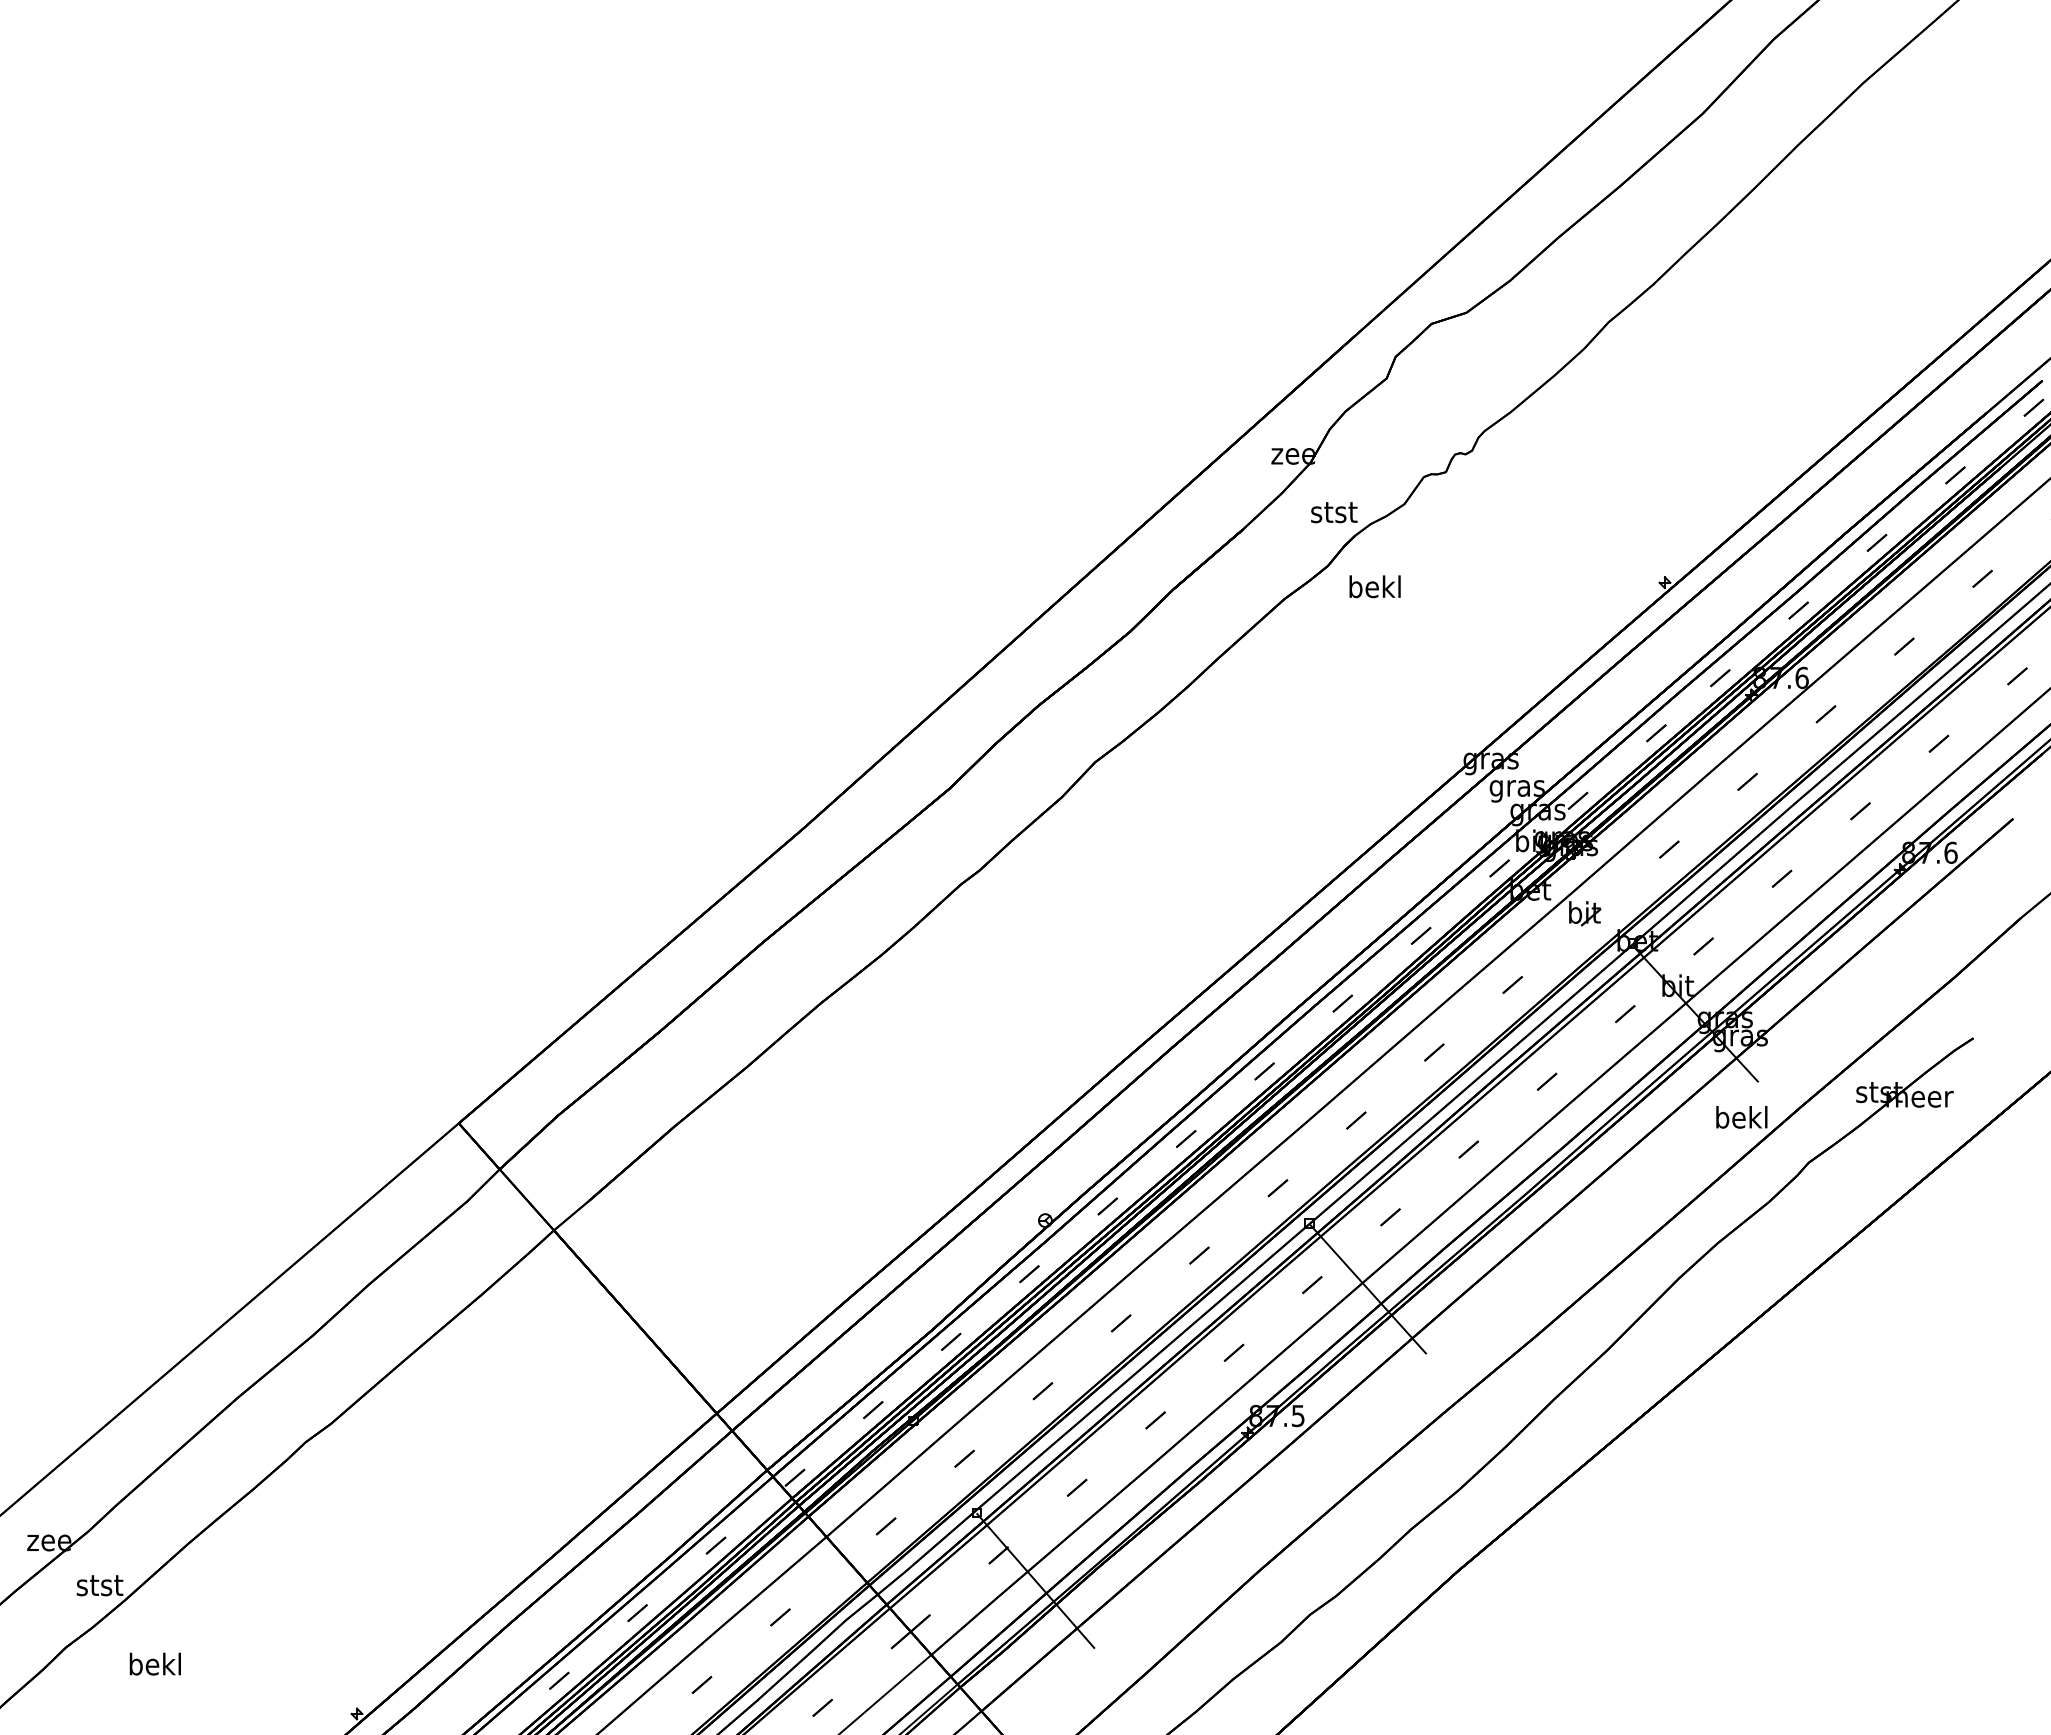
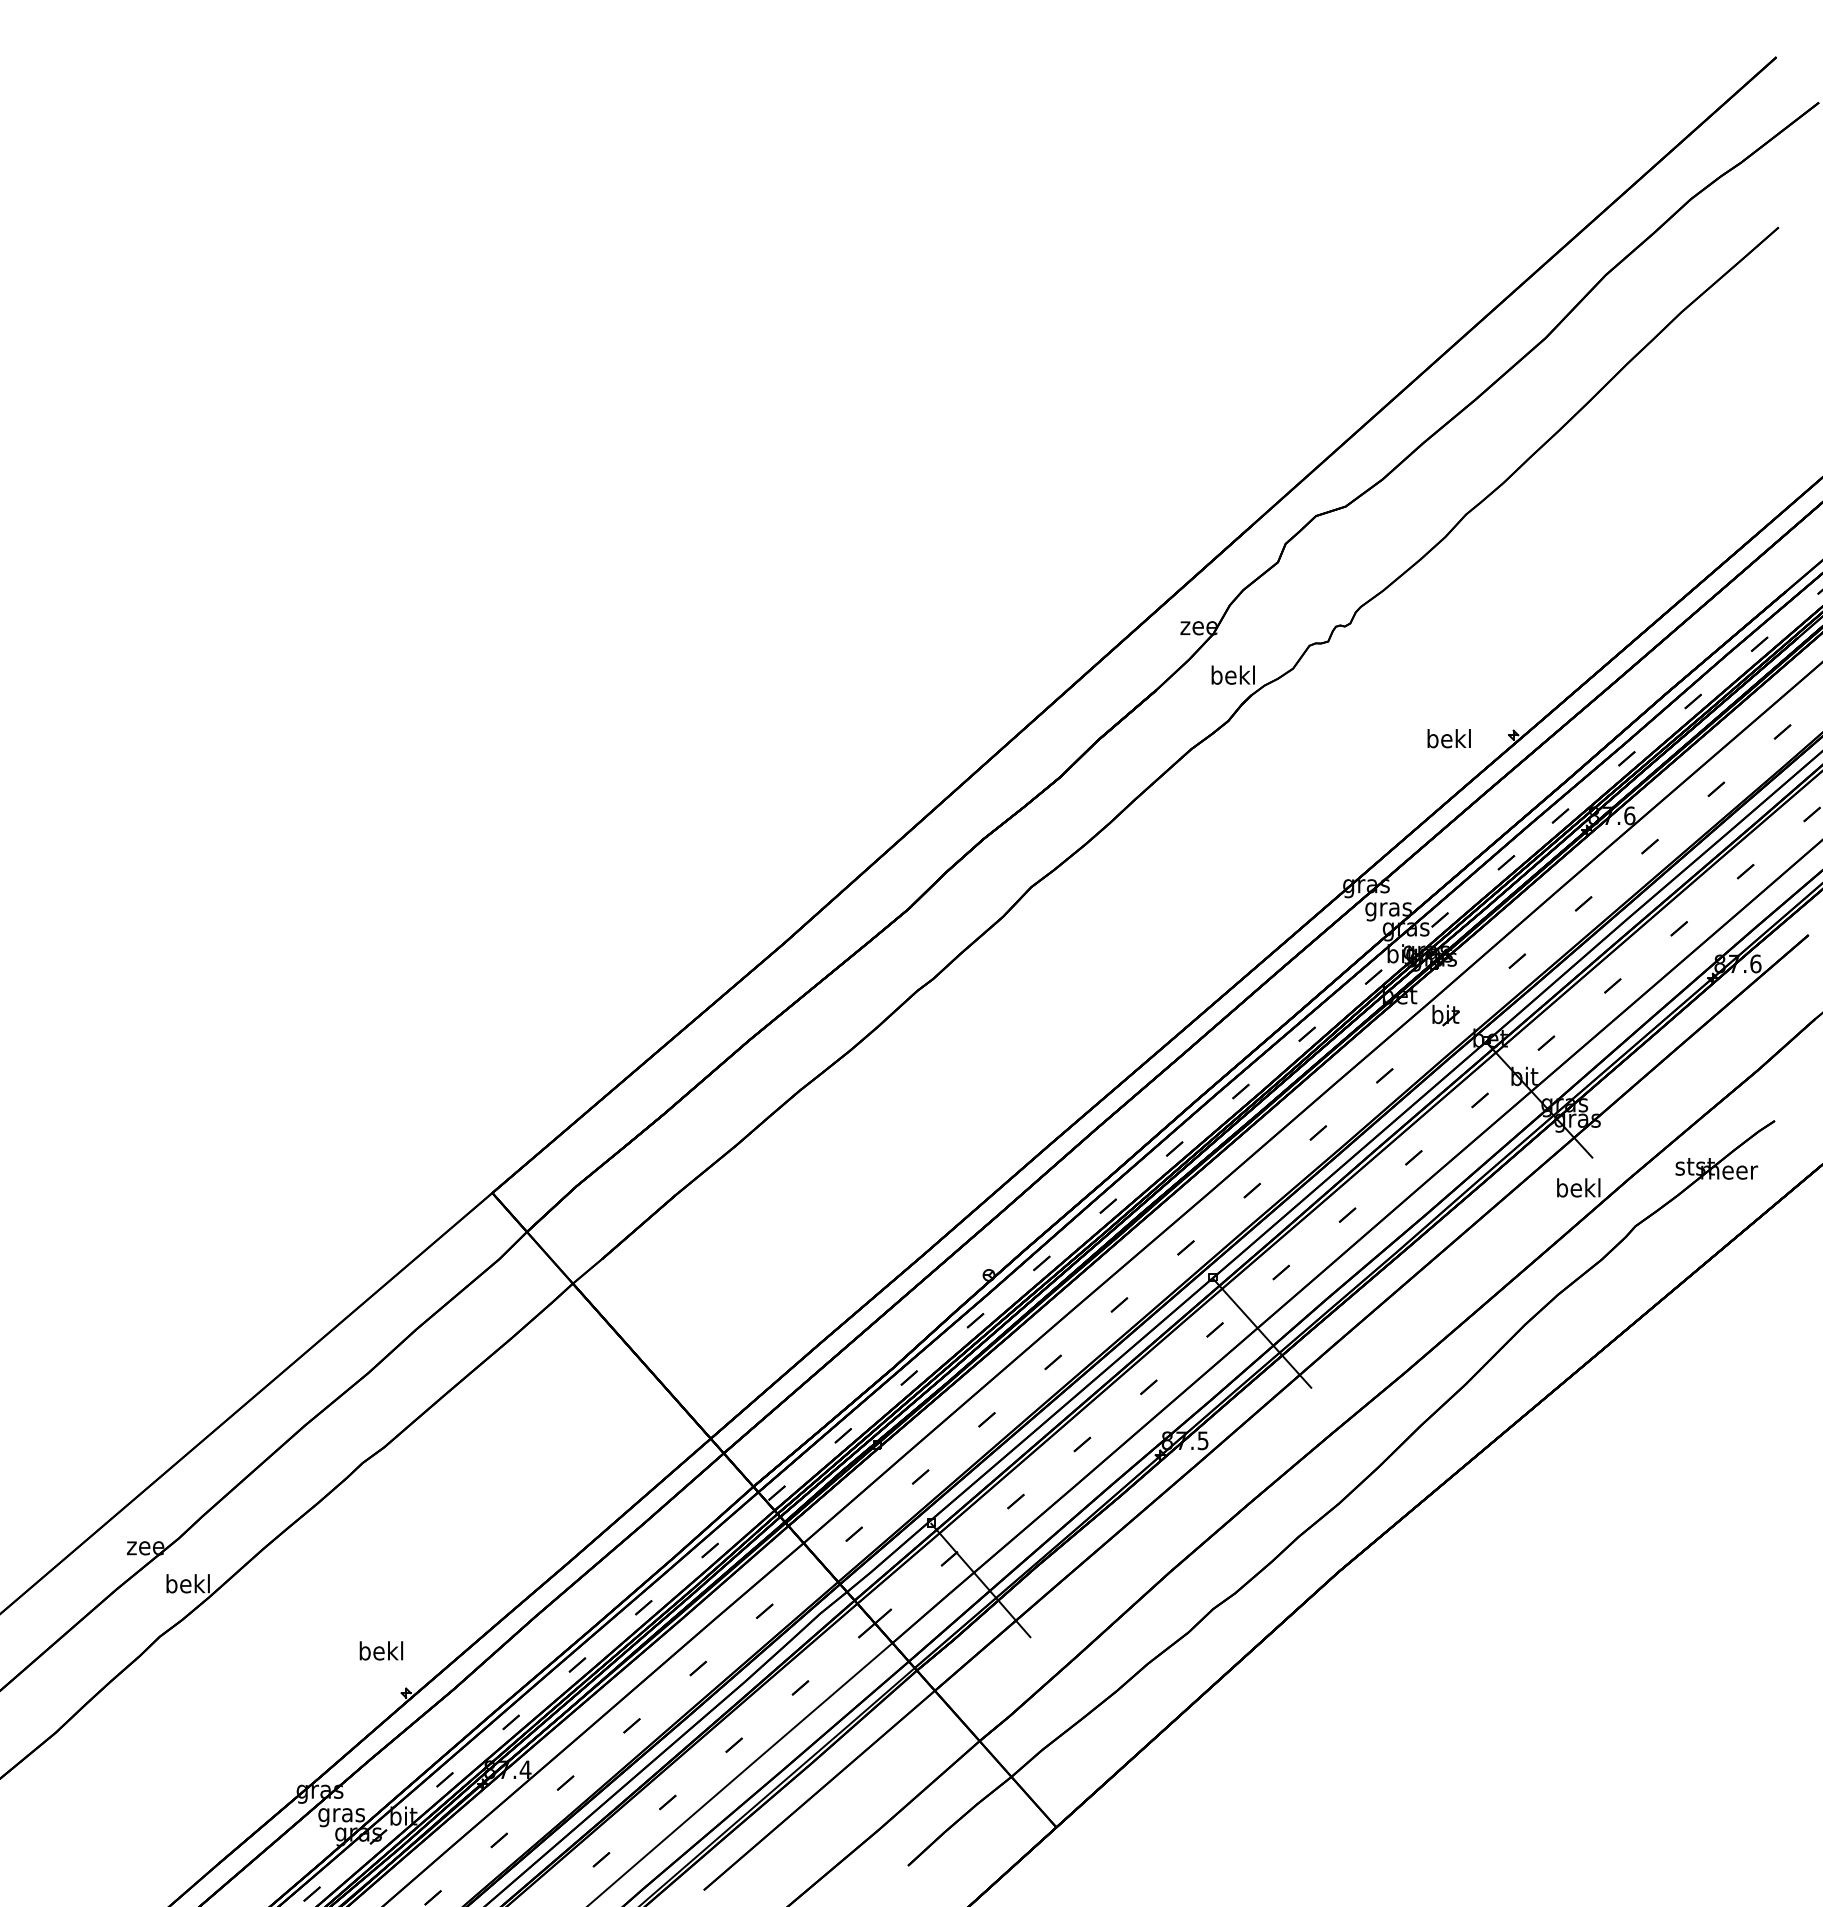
text: (1332, 511) -> (1232, 674), stst -> bekl
text: (1374, 586) -> (1448, 738), moved
text: (98, 1584) -> (187, 1583), stst -> bekl
text: (155, 1663) -> (381, 1650), moved

